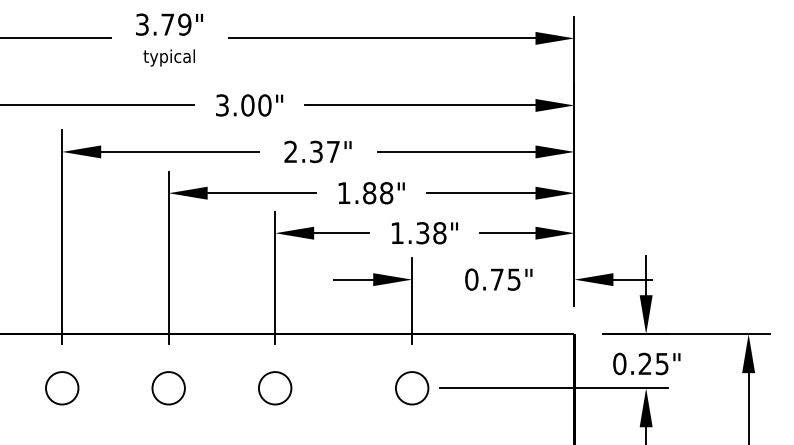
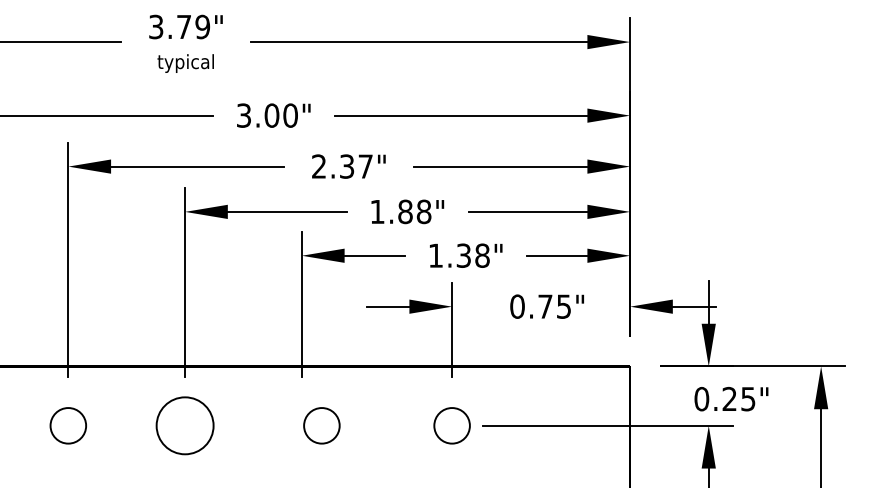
text: (646, 364) -> (731, 399), moved
circle: (168, 387) -> (184, 425), size x1.6
circle: (274, 387) -> (321, 425), moved

